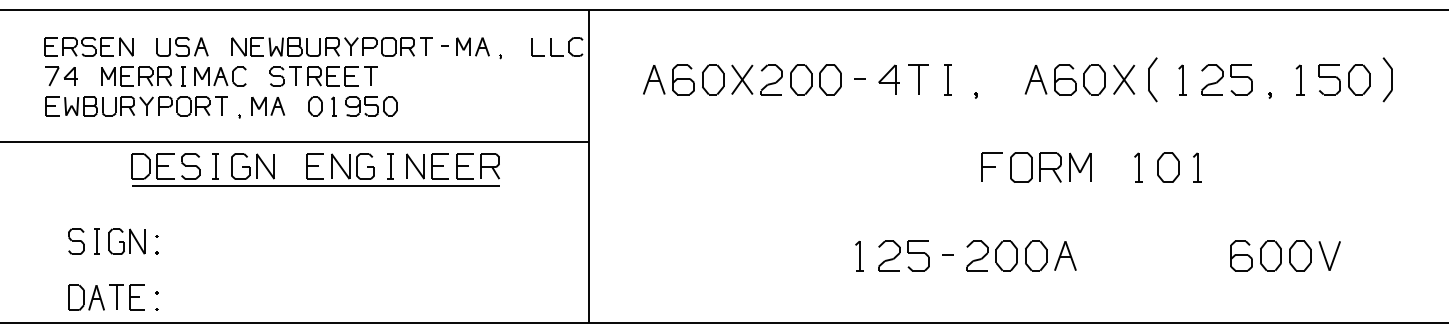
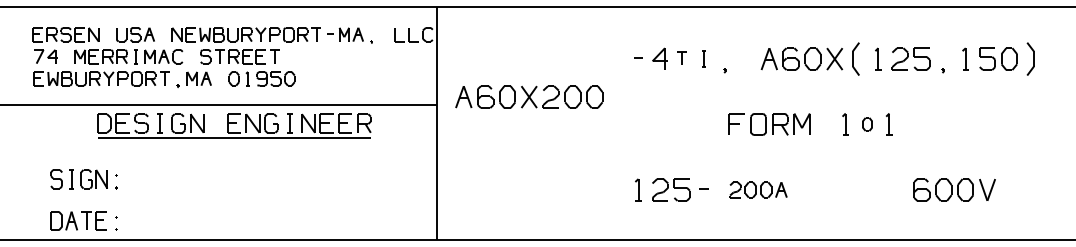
part: (742, 78) -> (529, 96), moved
part: (917, 78) -> (681, 58), size x0.6
part: (947, 78) -> (703, 58), size x0.7
part: (1168, 167) -> (867, 124), size x0.6
part: (1021, 255) -> (758, 189), size x0.7

